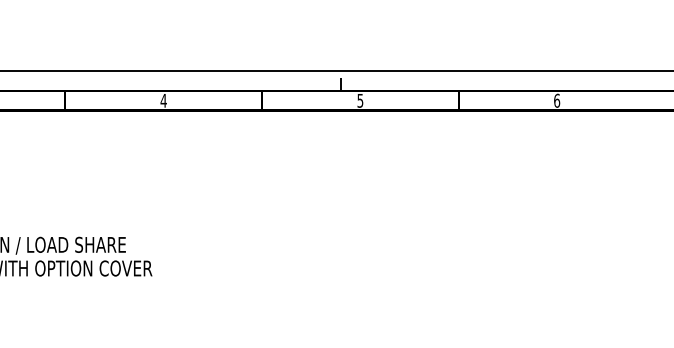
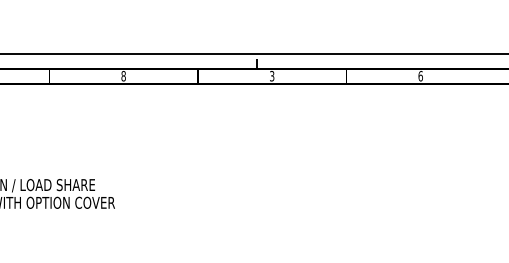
text: (360, 99) -> (272, 75), 5 -> 3
text: (163, 101) -> (123, 76), 4 -> 8

